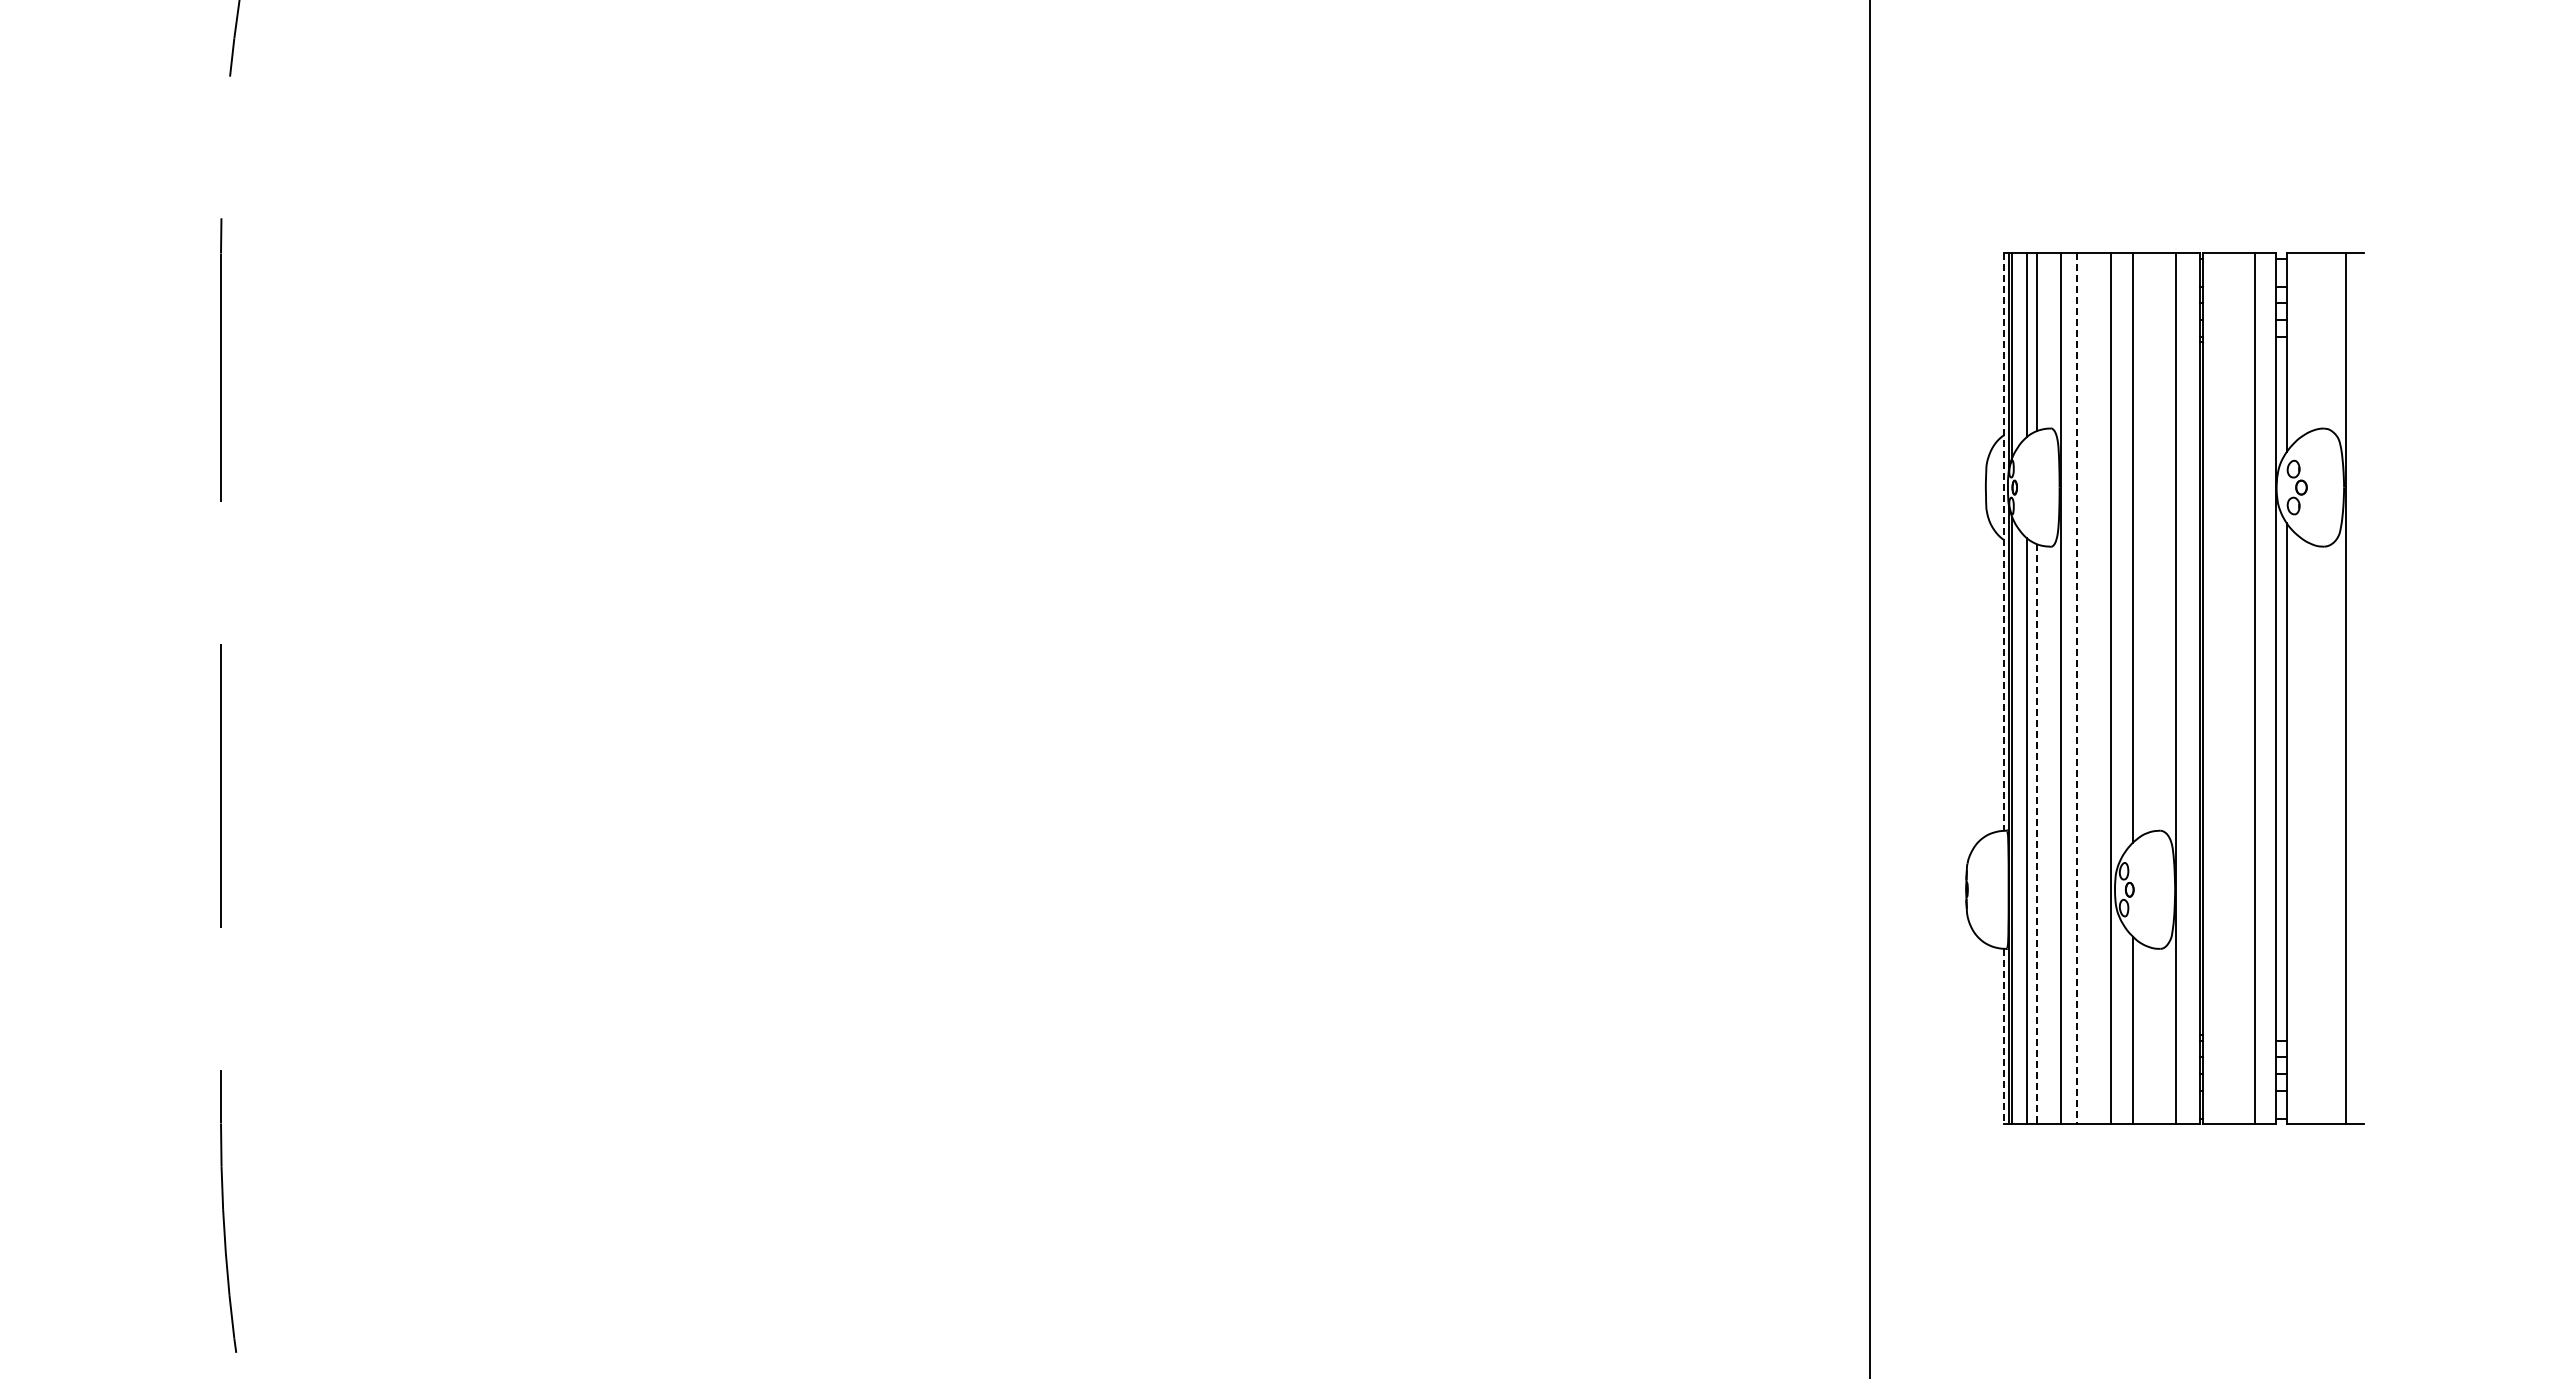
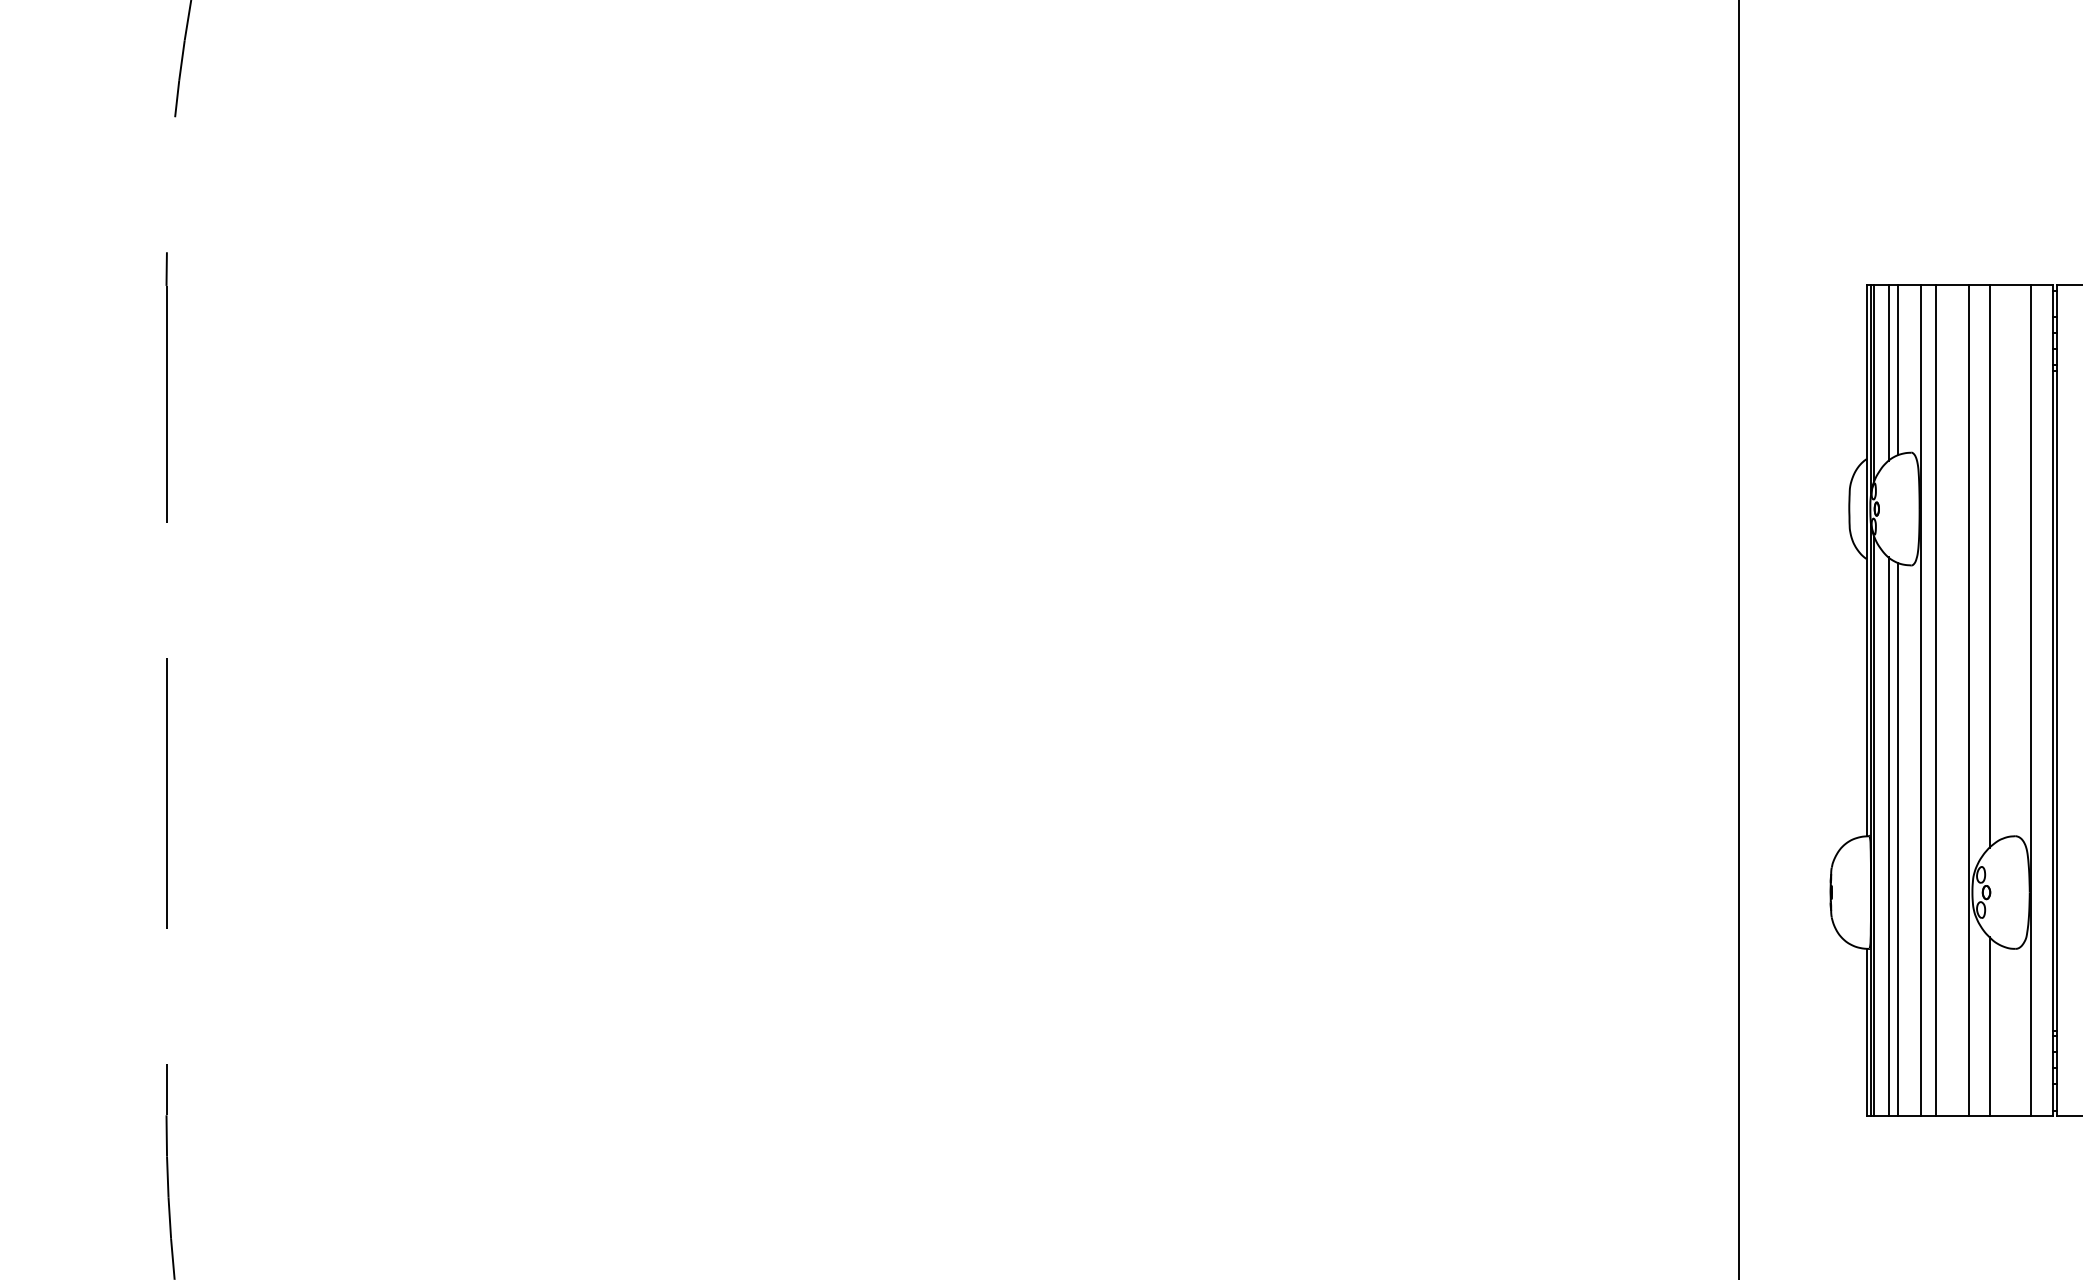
line: (2004, 542) -> (1867, 561), dashed -> solid
line: (2077, 688) -> (1936, 700), dashed -> solid
line: (2036, 834) -> (1897, 839), dashed -> solid
line: (2004, 1036) -> (1867, 1032), dashed -> solid

